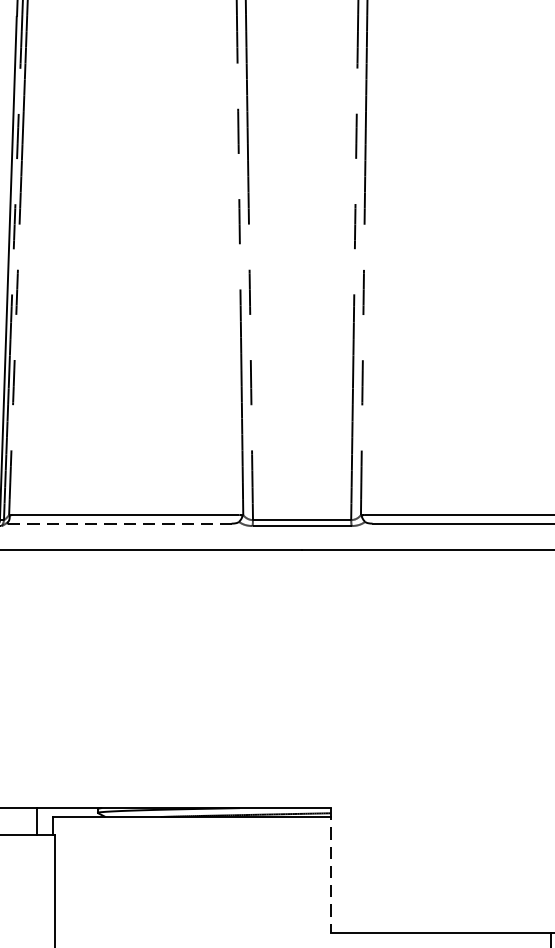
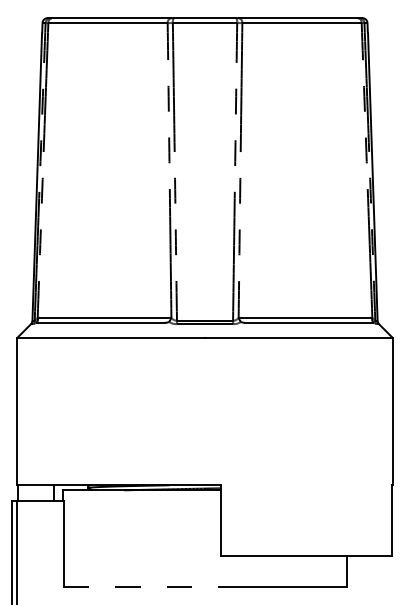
line: (119, 523) -> (100, 322), dashed -> solid
line: (330, 869) -> (221, 520), dashed -> solid

